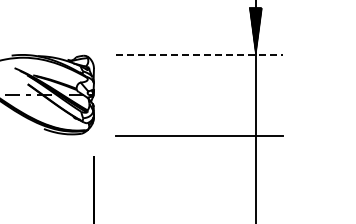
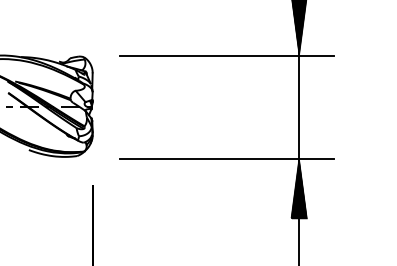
line: (199, 54) -> (227, 54), dashed -> solid
hatch: (255, 158) -> (298, 187), added

